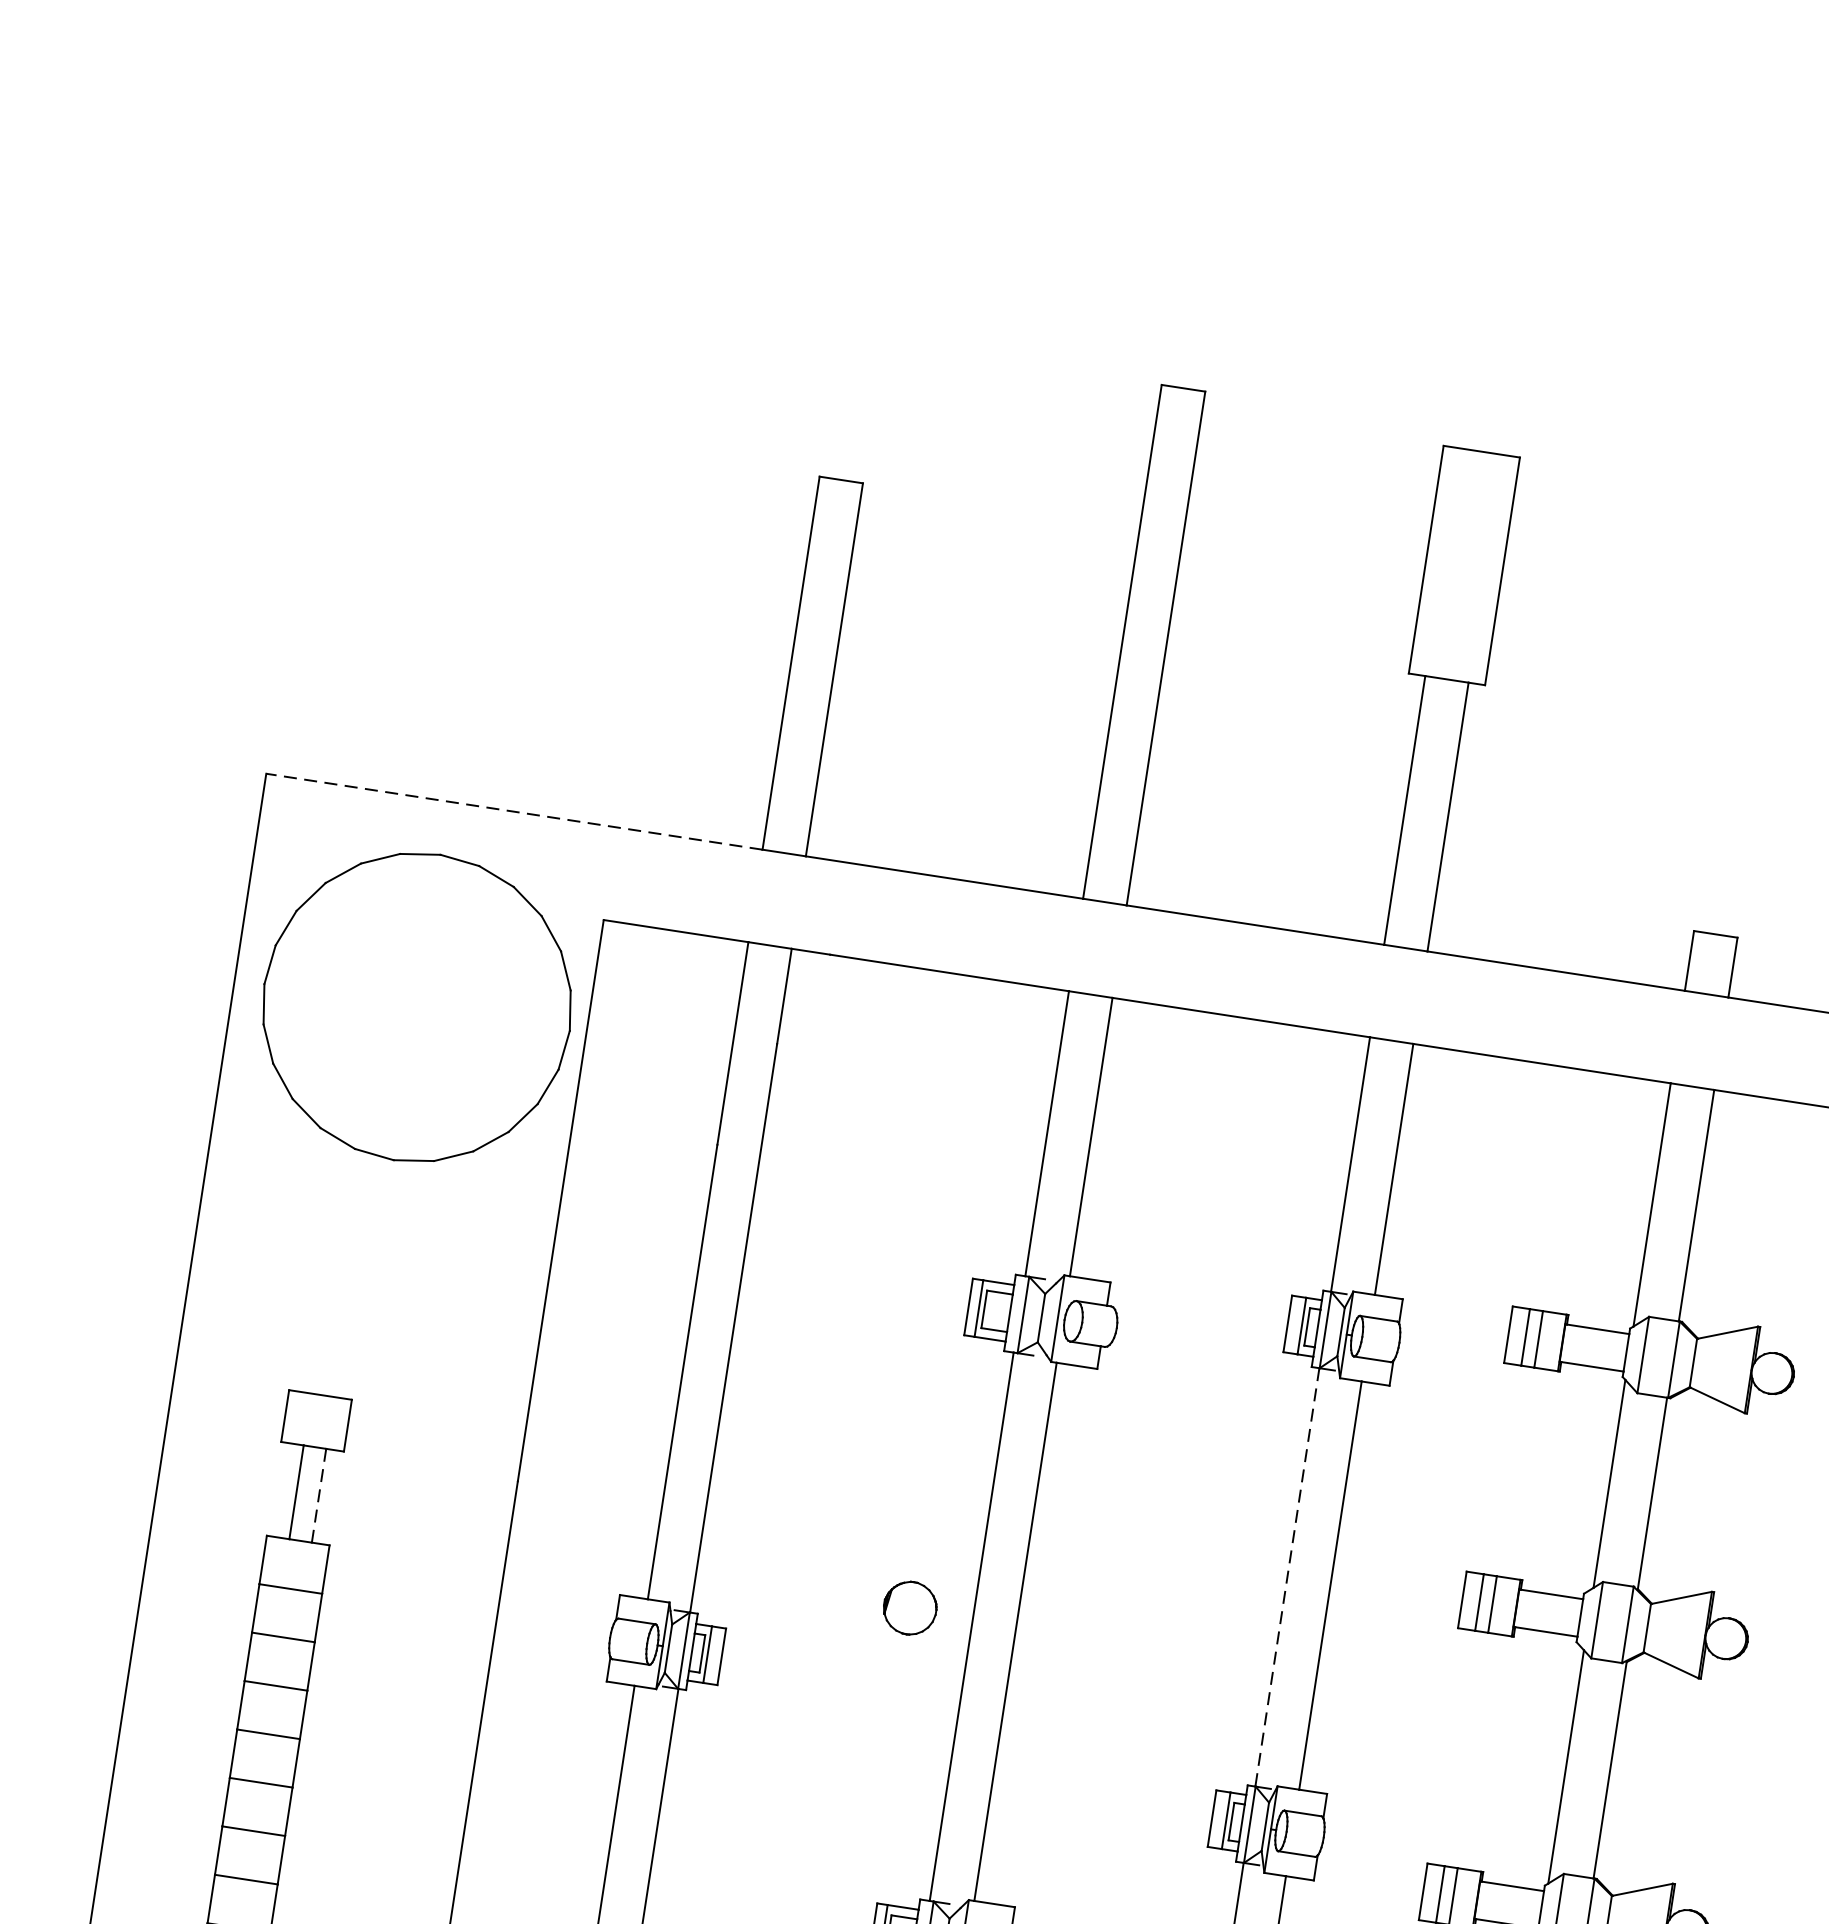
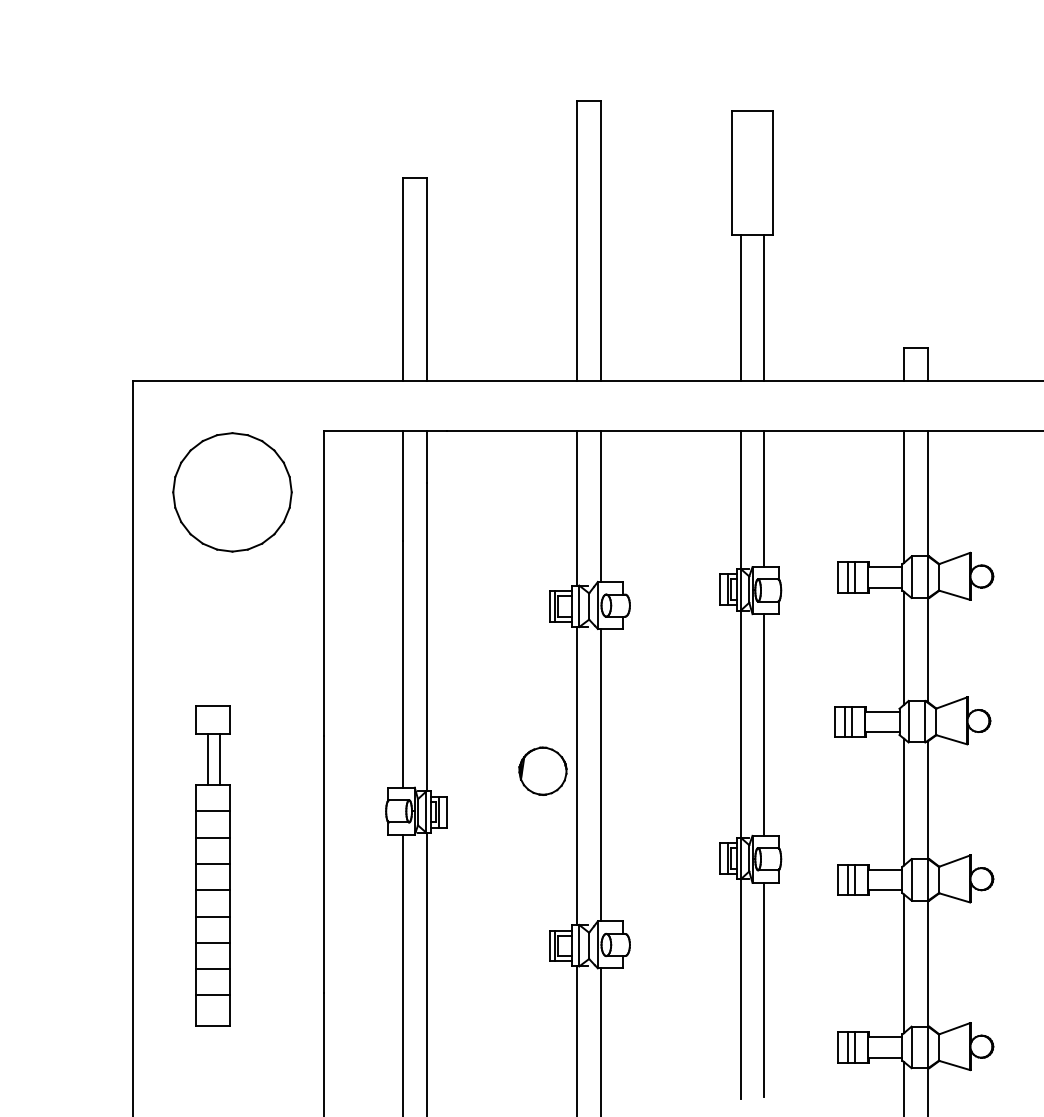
line: (514, 811) -> (268, 380), dashed -> solid
part: (417, 1007) -> (232, 492), size x0.71
line: (319, 1495) -> (220, 759), dashed -> solid
line: (1286, 1577) -> (740, 724), dashed -> solid
part: (909, 1606) -> (542, 770), size x1.67

